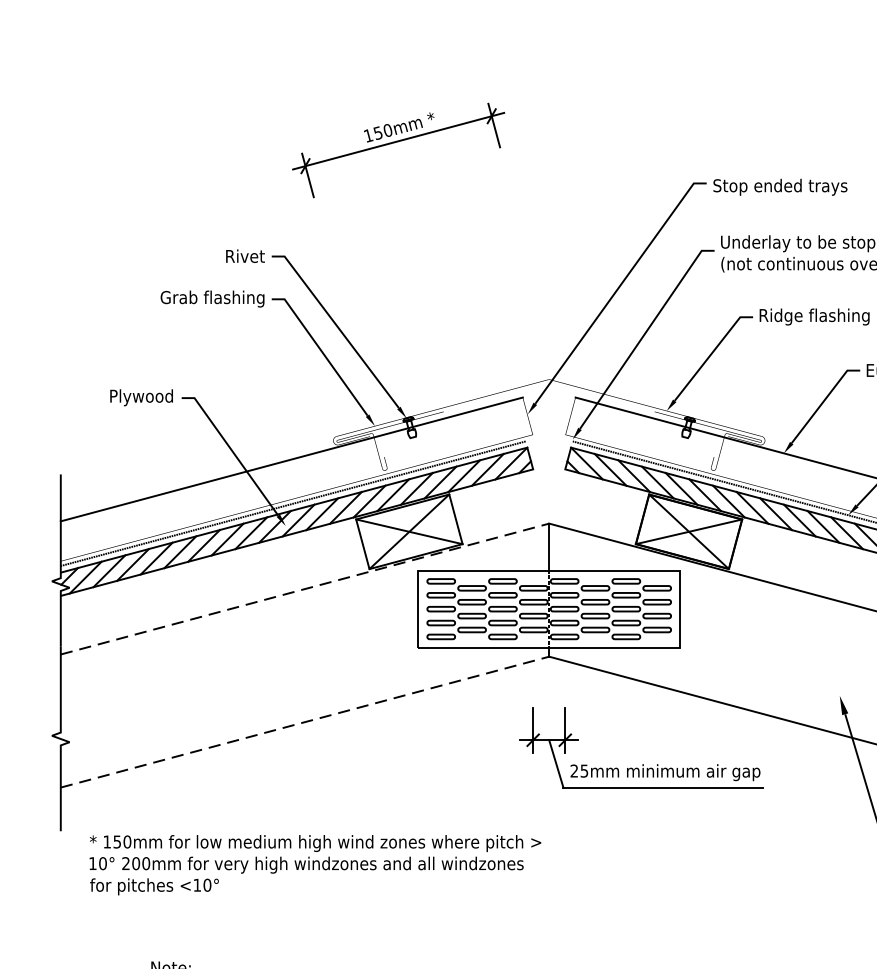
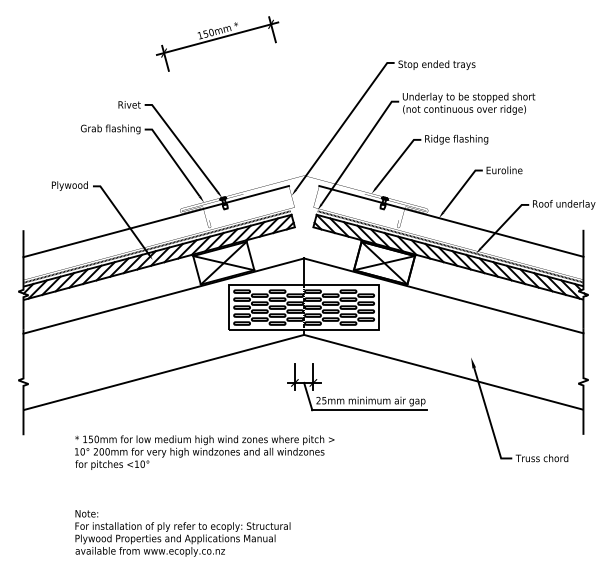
line: (306, 588) -> (164, 295), dashed -> solid
line: (306, 722) -> (164, 372), dashed -> solid
text: (314, 864) -> (204, 452), moved

